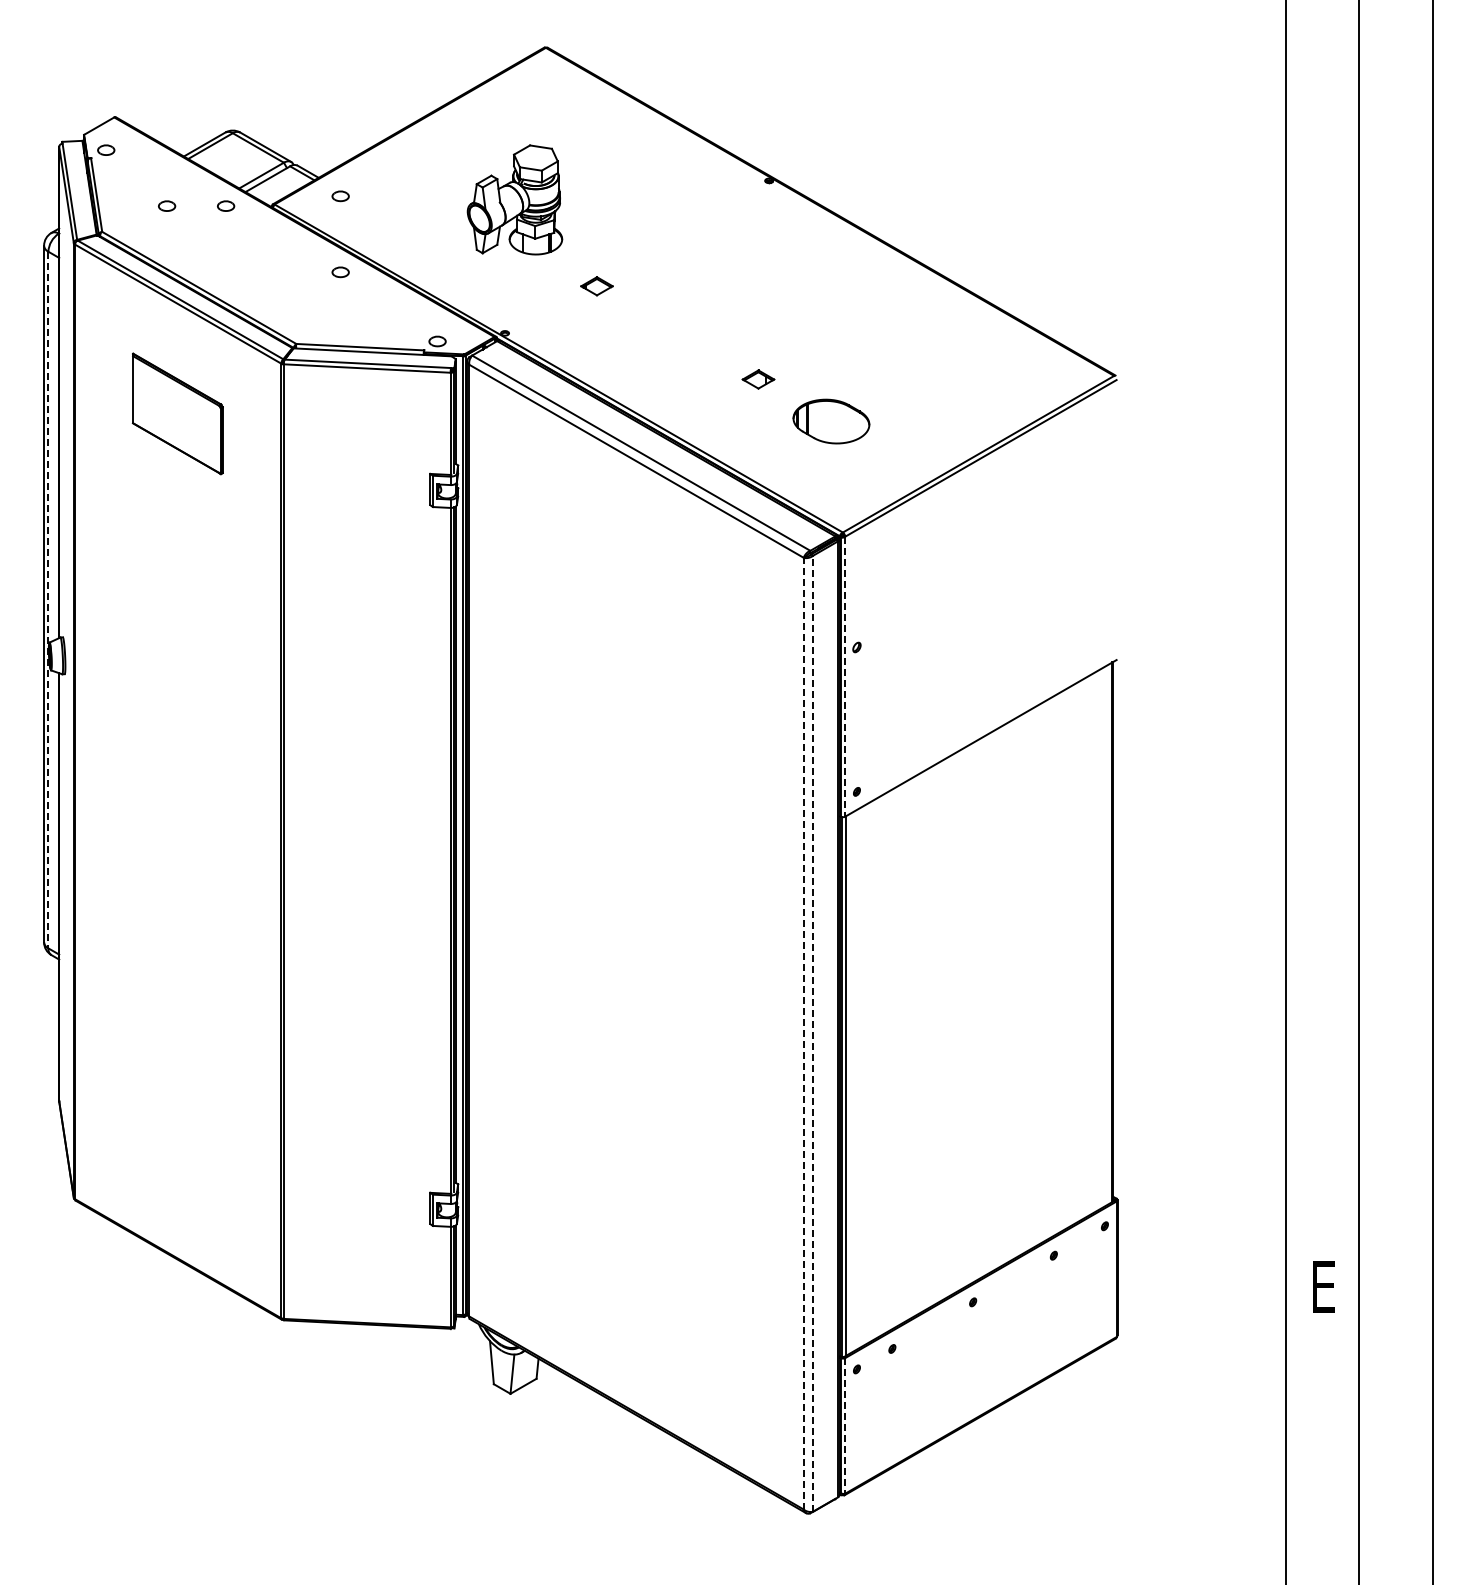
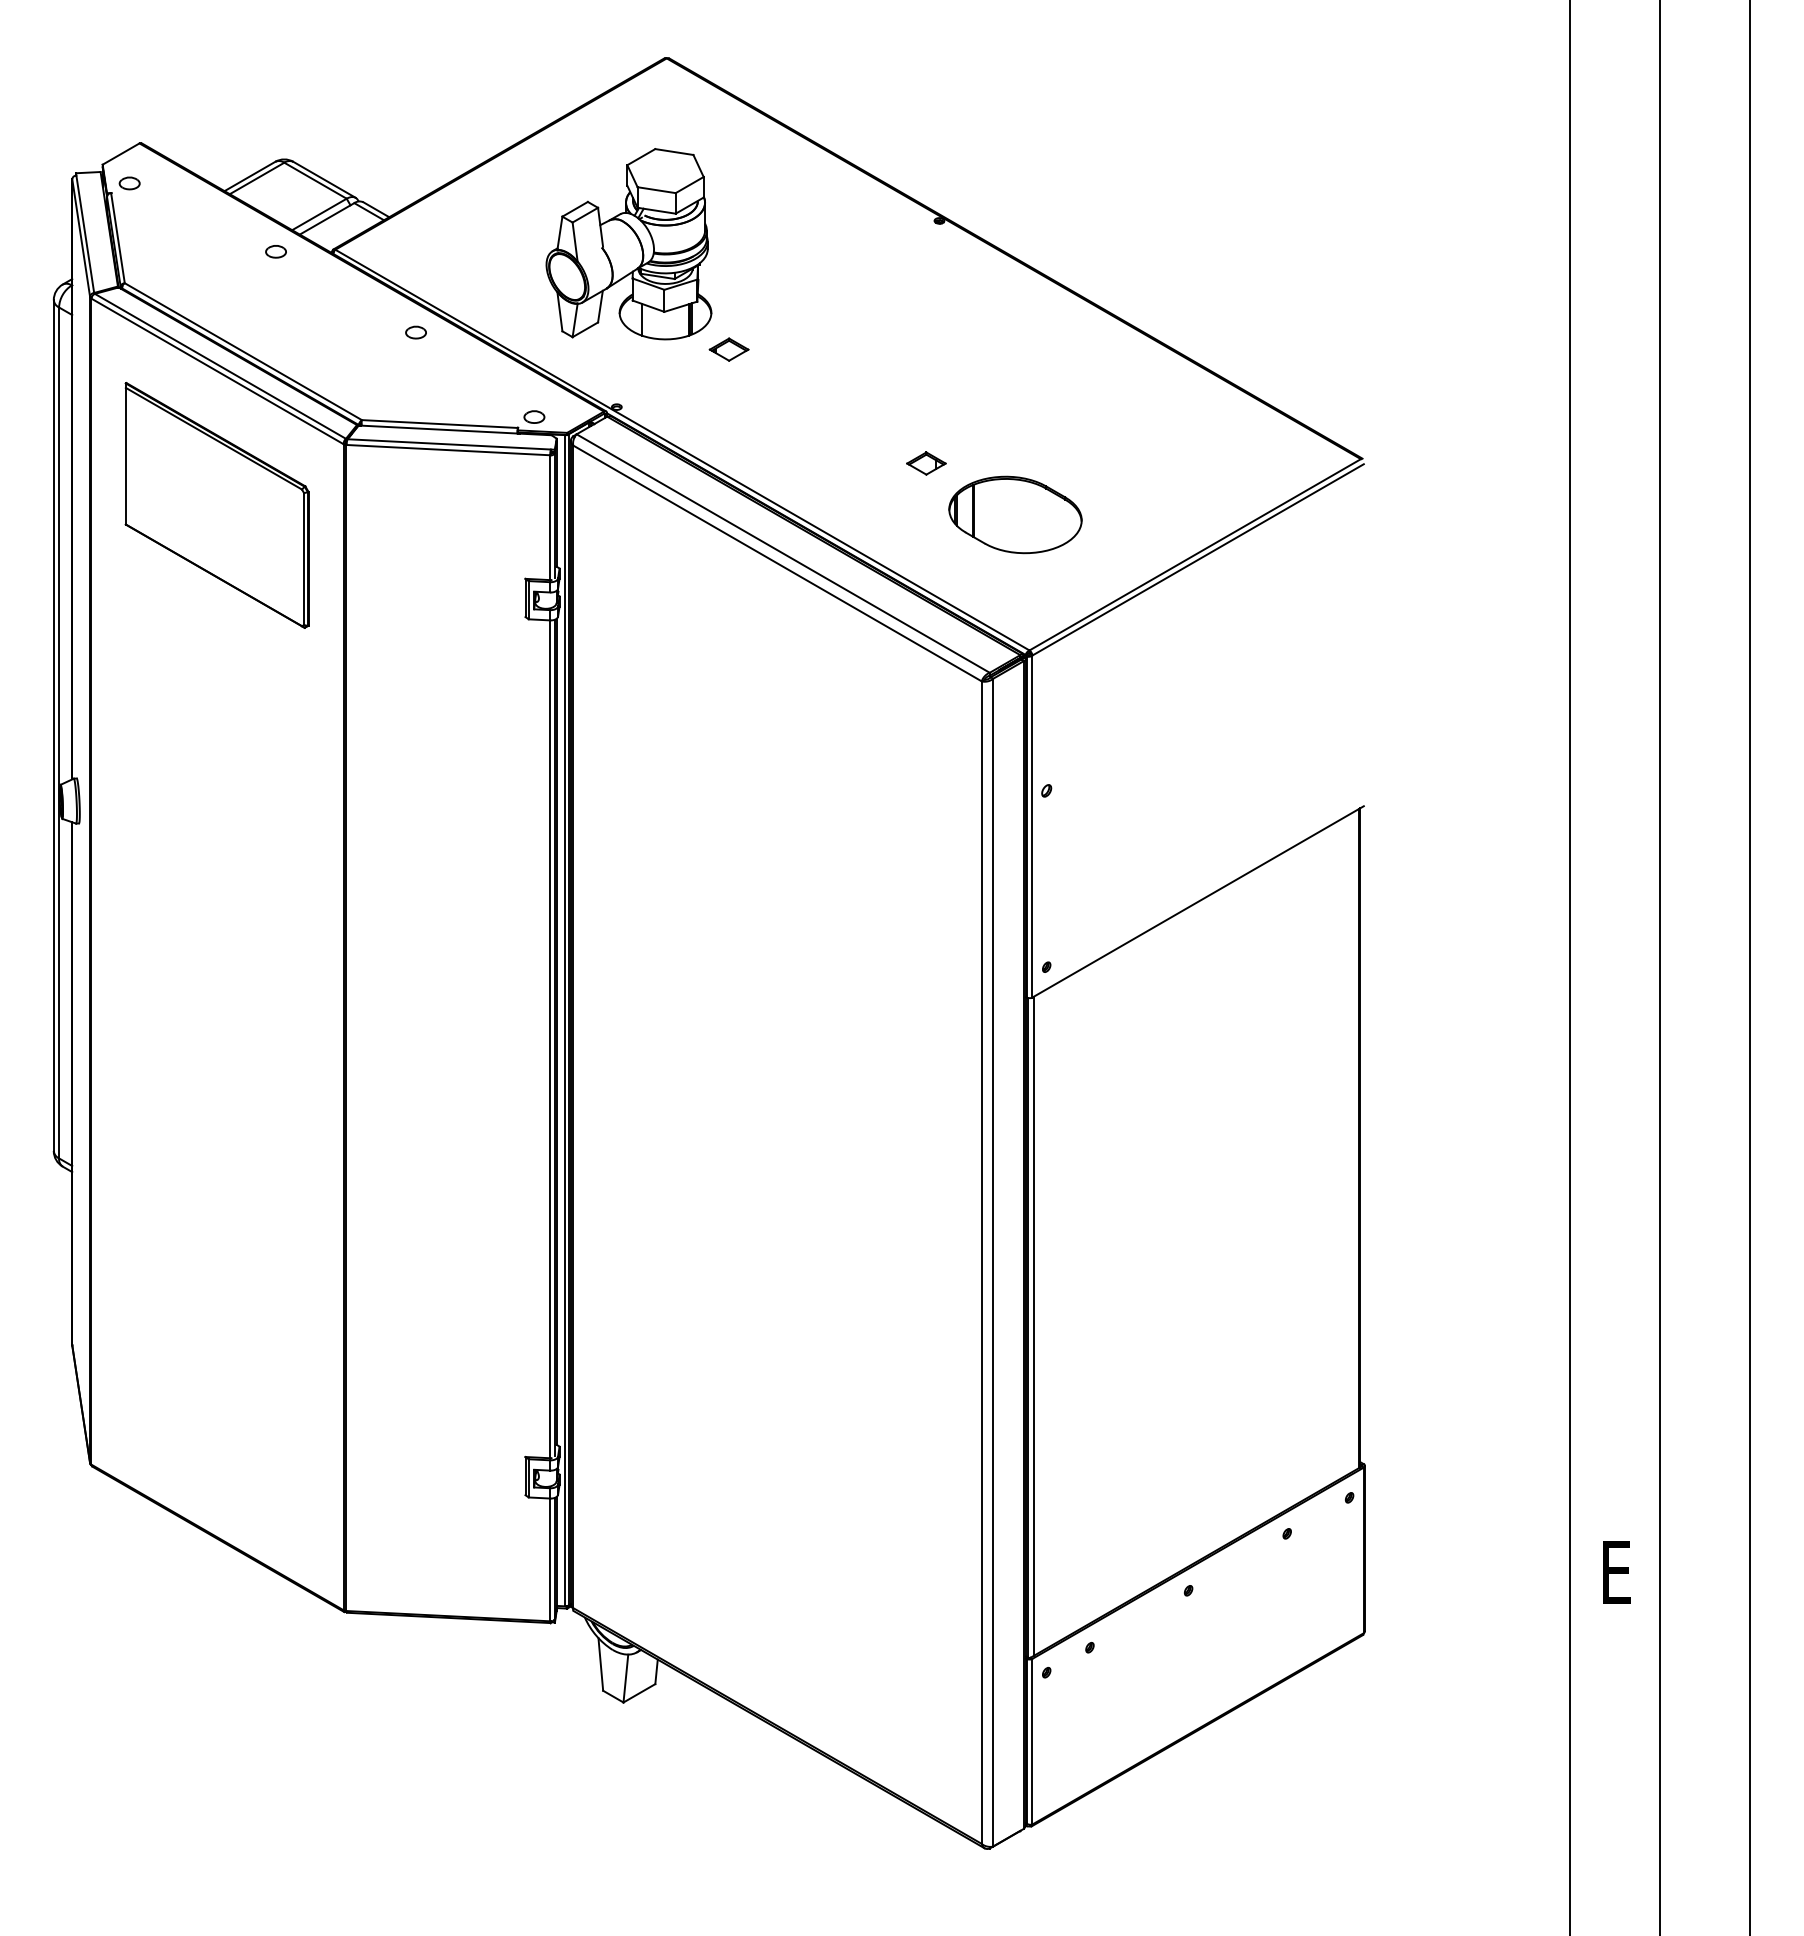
part: (340, 196) -> (415, 239), removed
part: (514, 199) -> (628, 243), size x1.43
part: (167, 205) -> (204, 250), removed
part: (177, 413) -> (216, 505), size x1.67
part: (831, 421) -> (1015, 514), size x1.43
line: (48, 600) -> (59, 733), dashed -> solid
line: (845, 676) -> (1032, 826), dashed -> solid
line: (803, 1033) -> (981, 1262), dashed -> solid
line: (813, 1033) -> (993, 1262), dashed -> solid
line: (845, 1425) -> (1032, 1741), dashed -> solid

